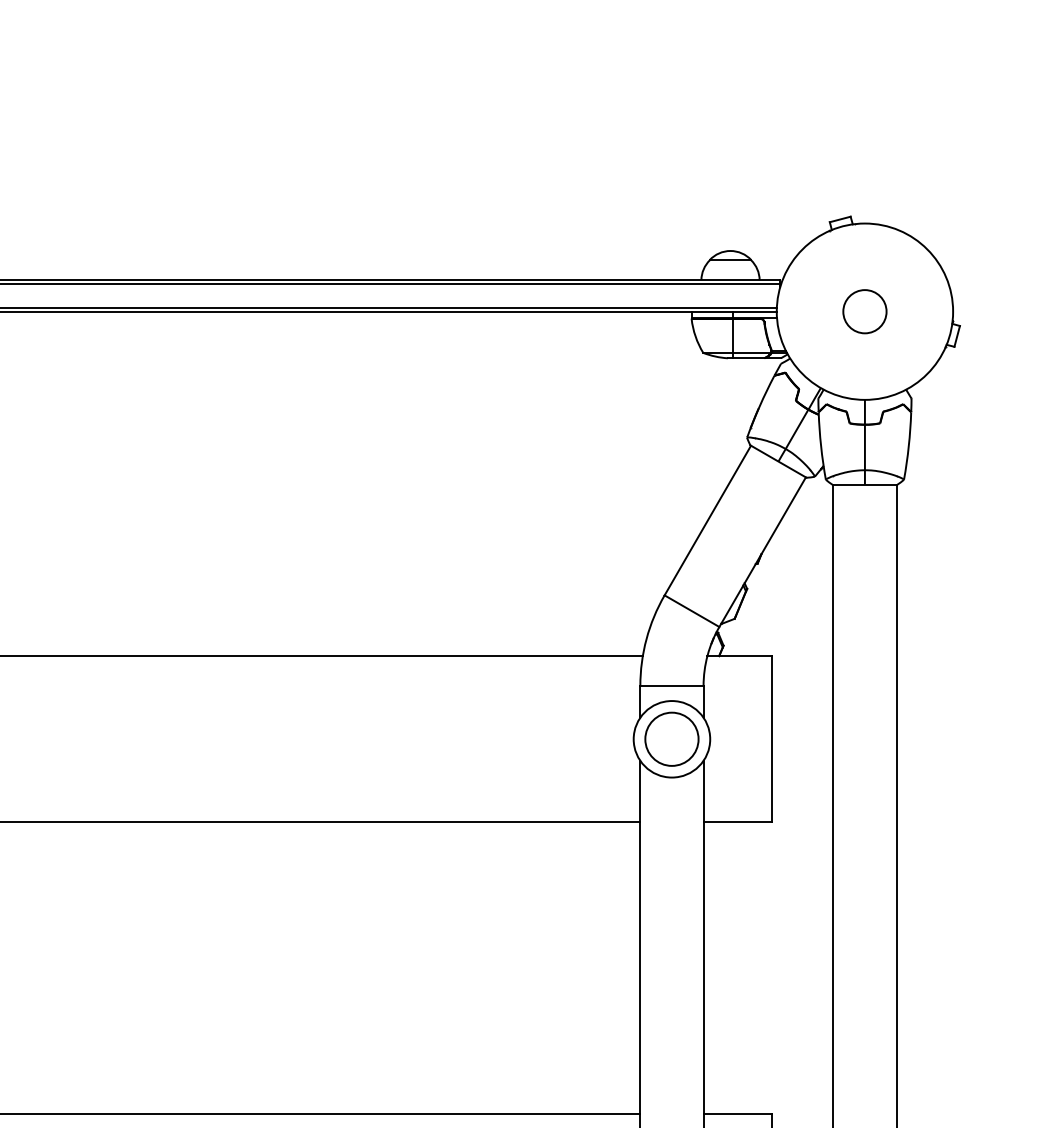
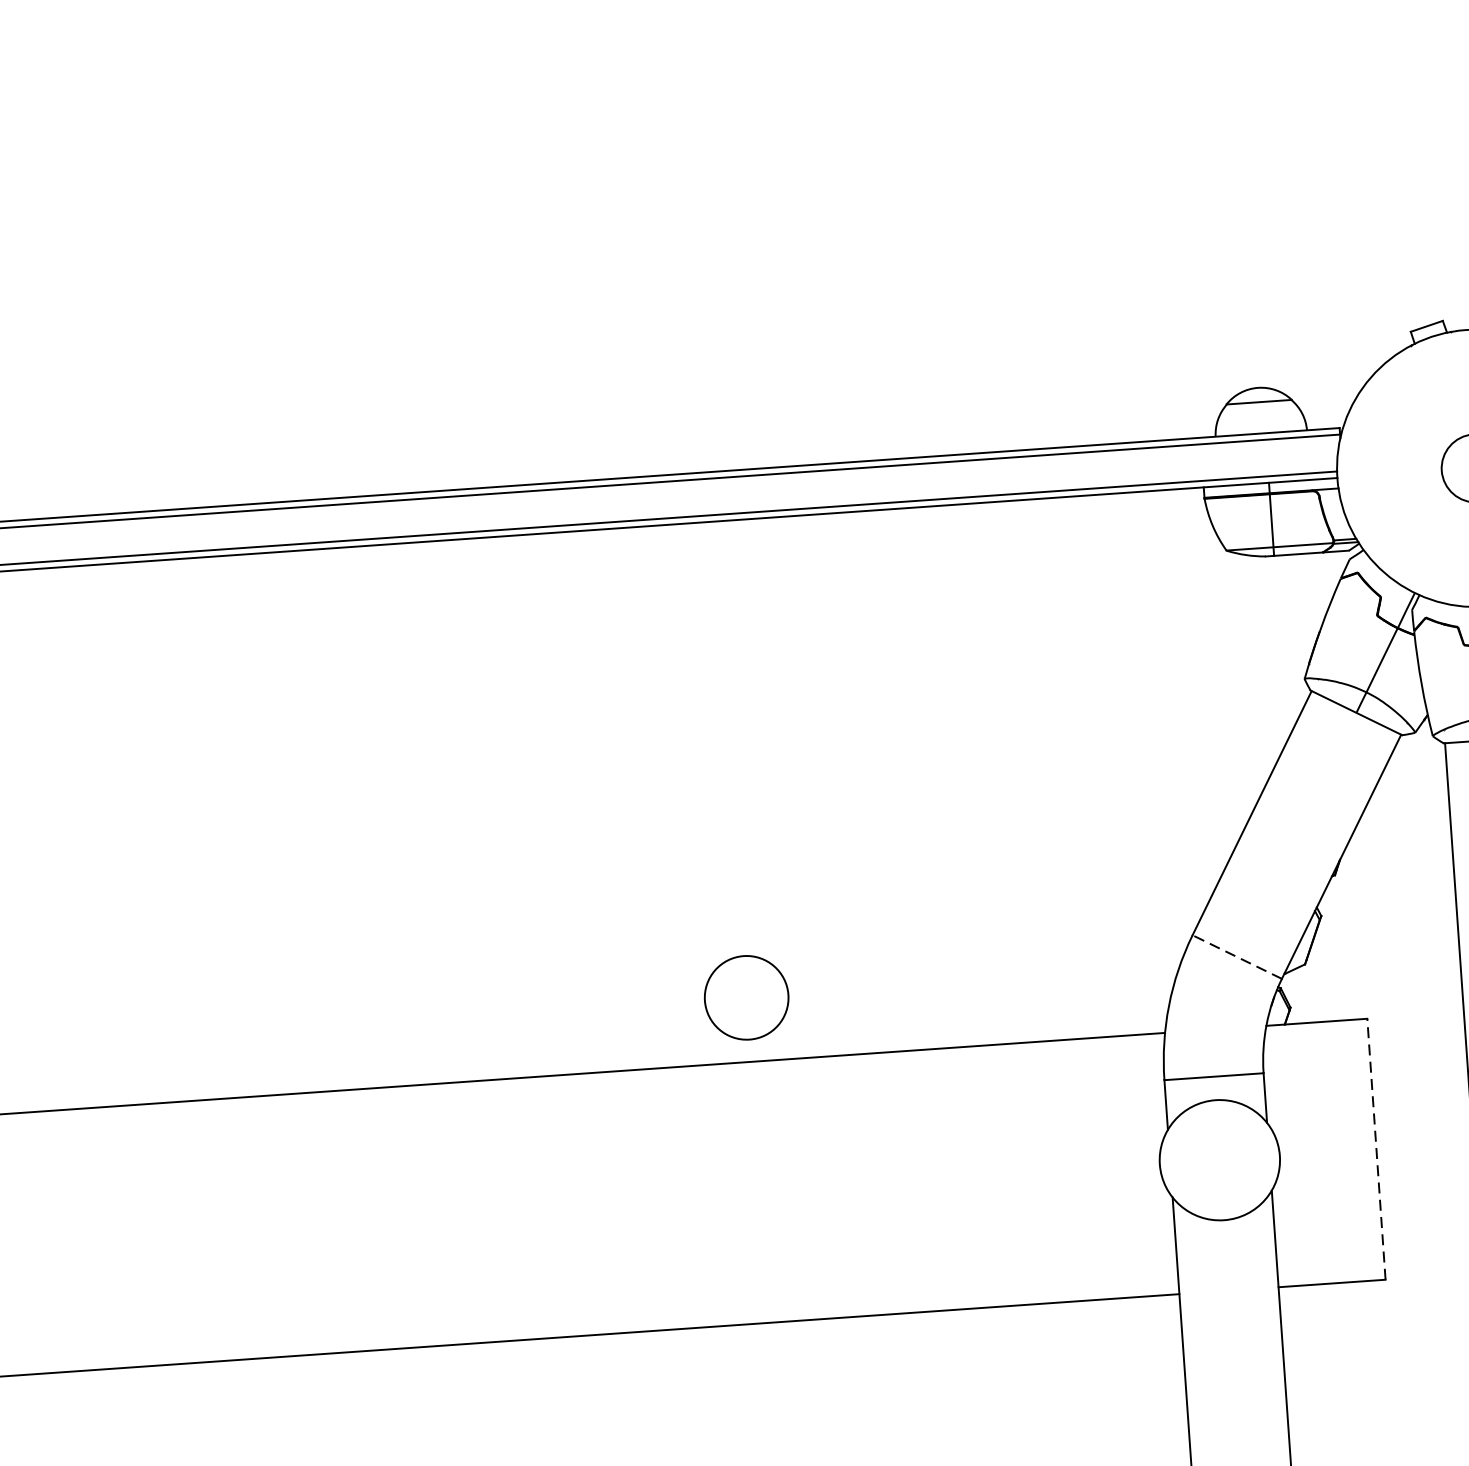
line: (692, 611) -> (1238, 957), solid -> dashed
circle: (671, 738) -> (745, 996), moved
line: (771, 738) -> (1375, 1148), solid -> dashed

